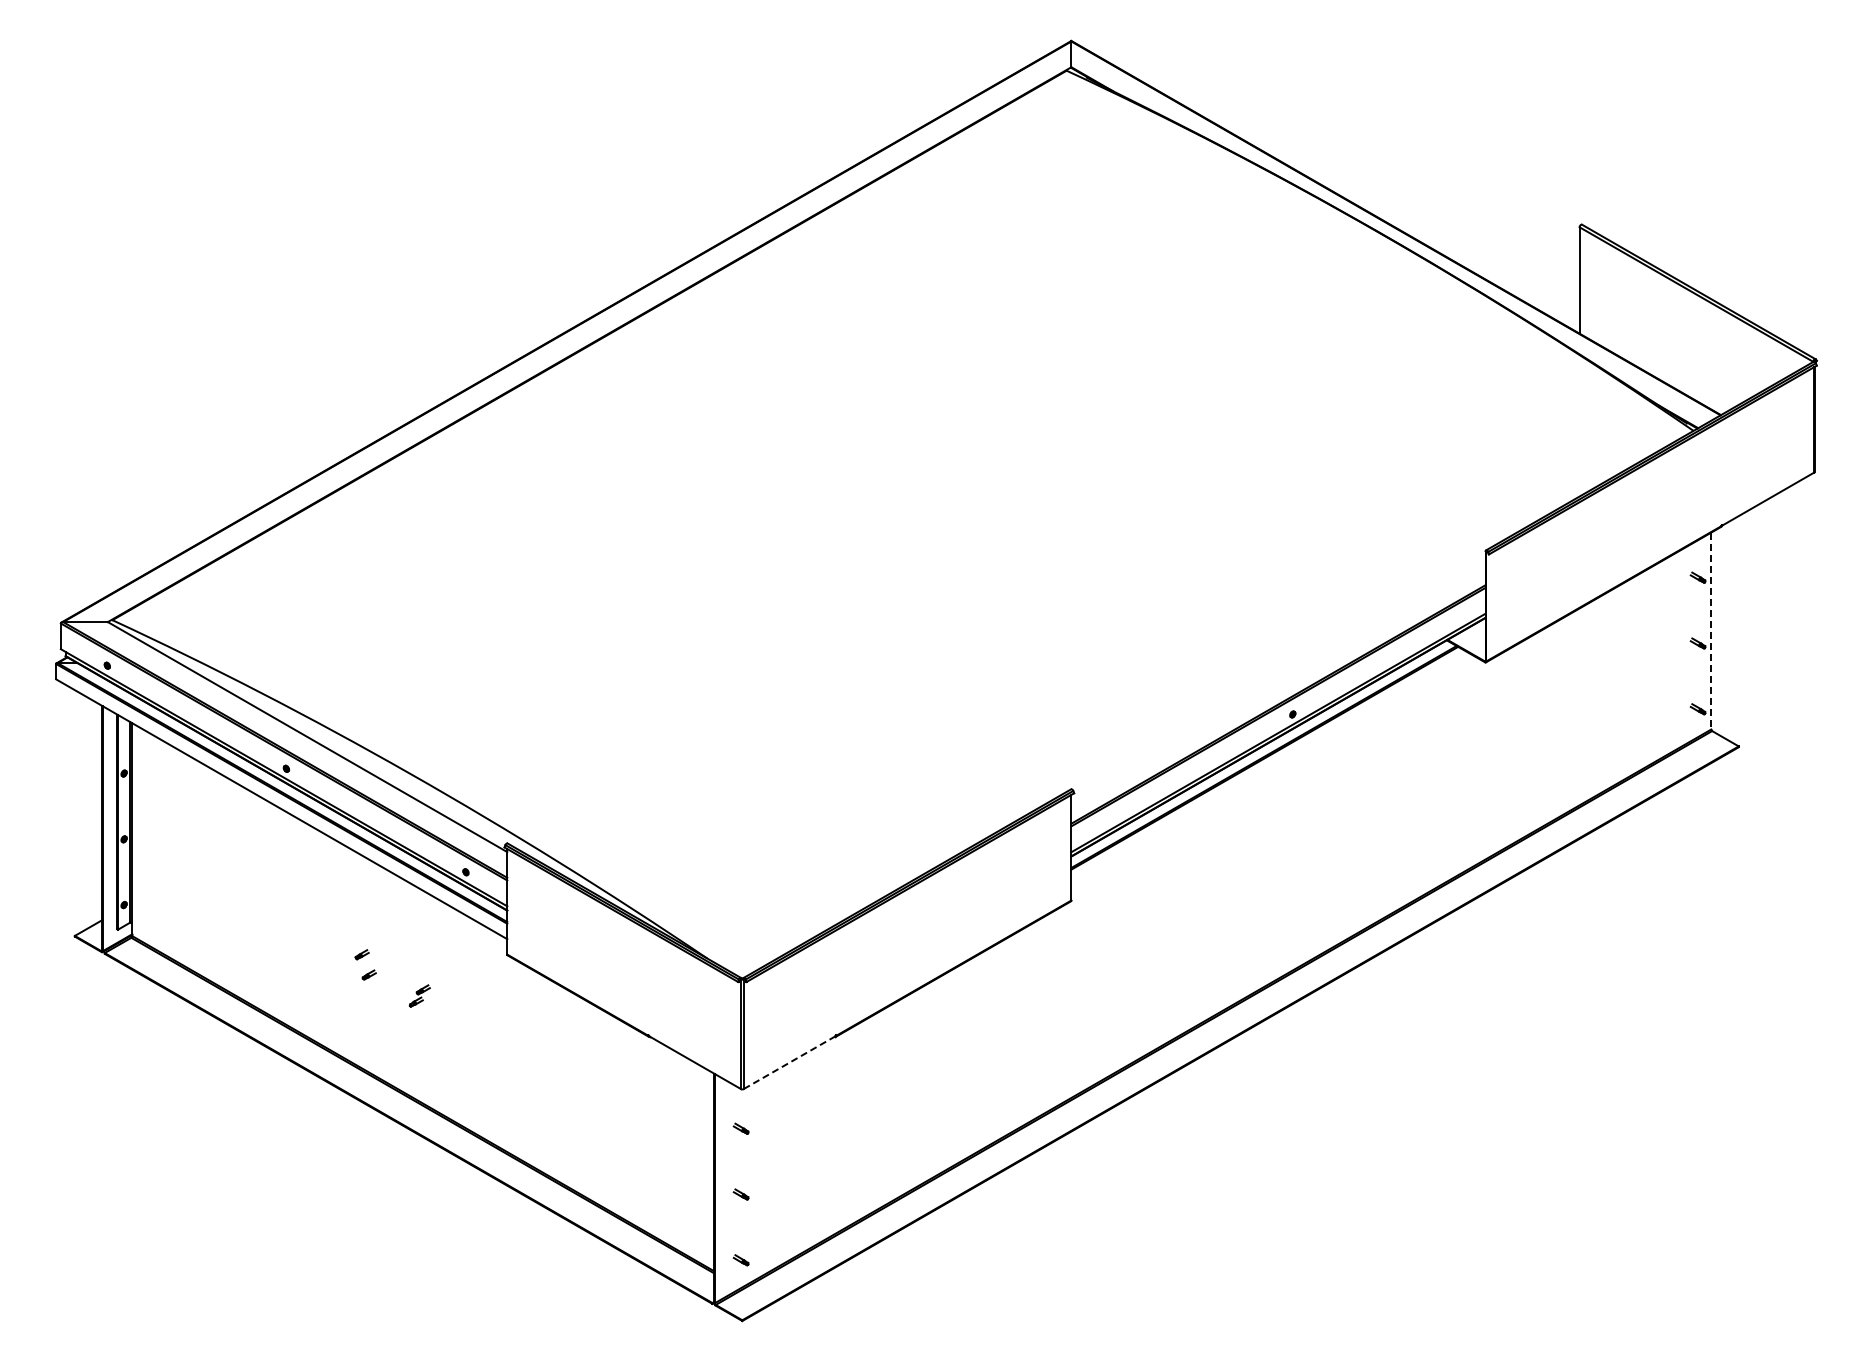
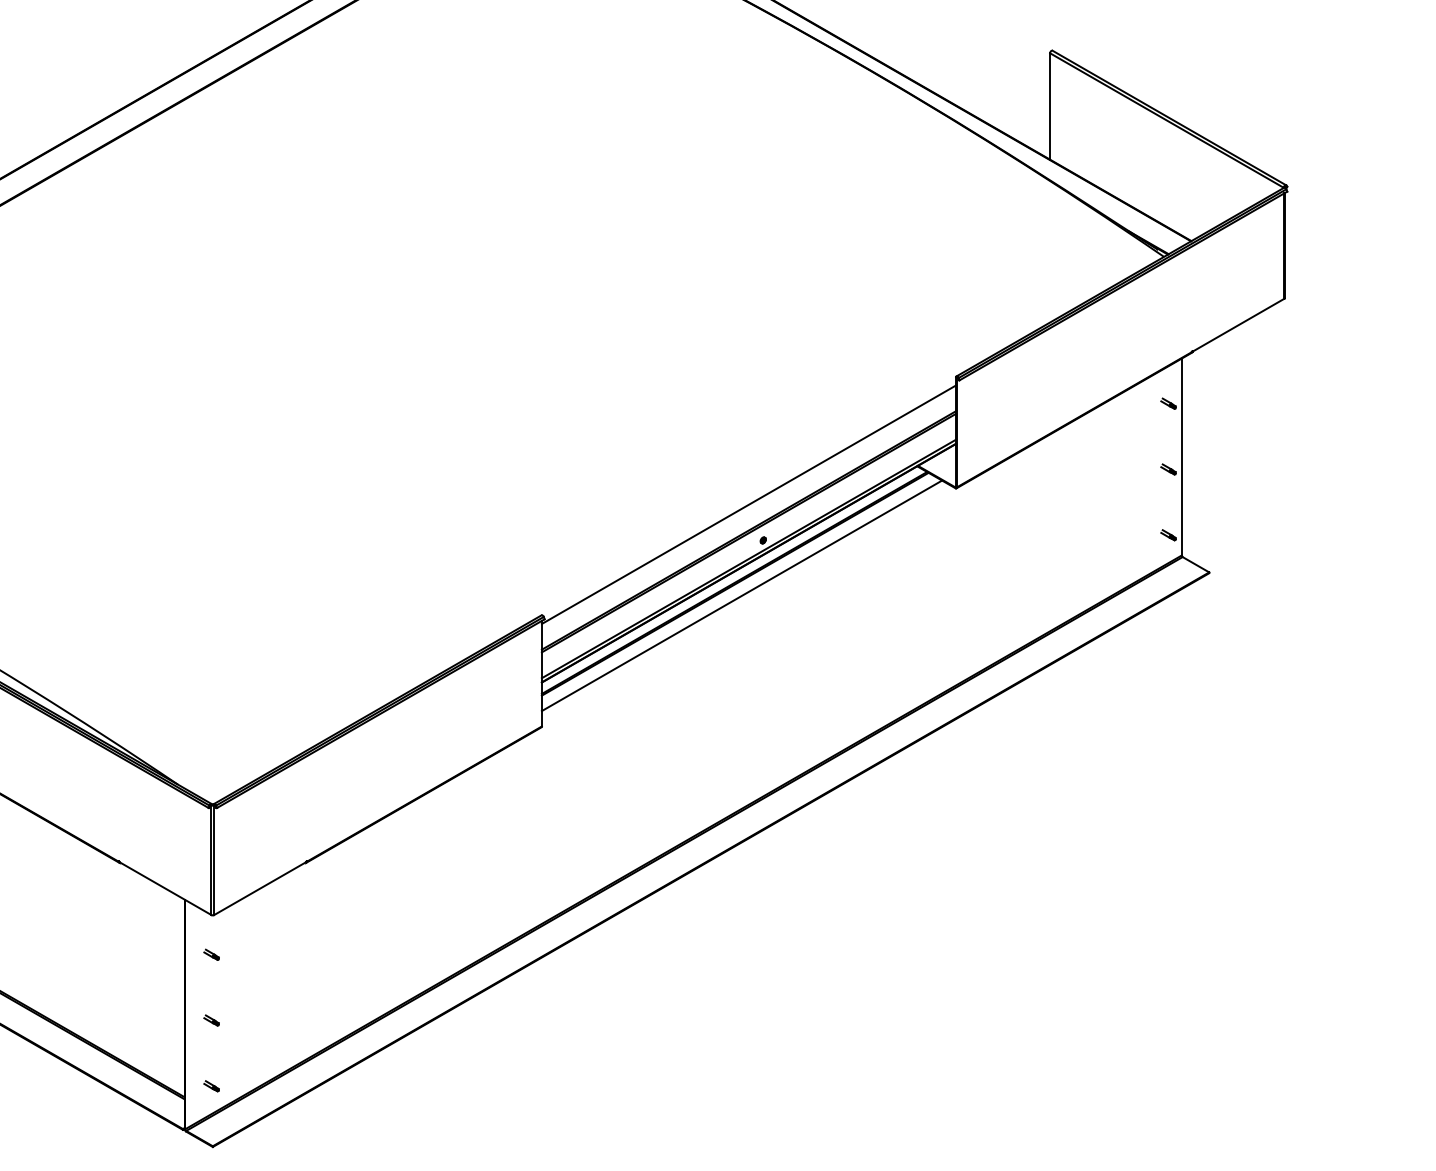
line: (1711, 631) -> (1181, 457), dashed -> solid
line: (1278, 678) -> (748, 504), added
line: (1271, 769) -> (741, 595), added
line: (790, 1062) -> (260, 888), dashed -> solid

